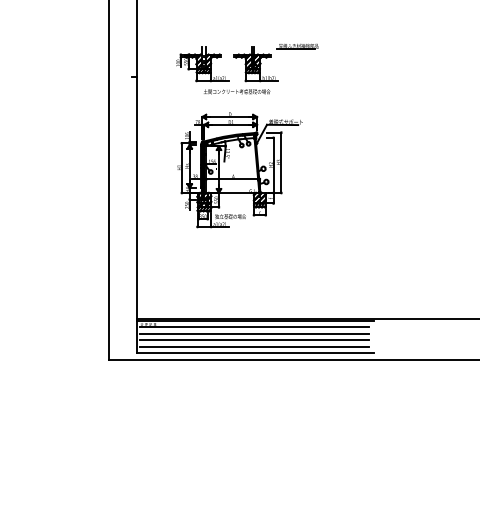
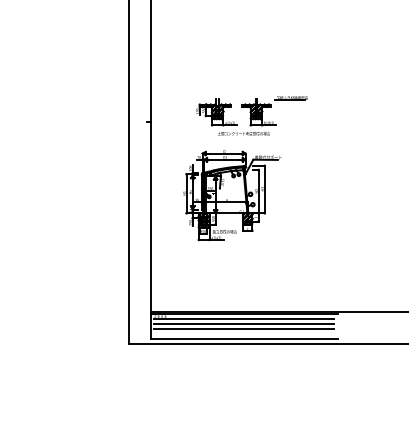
part: (246, 68) -> (251, 115), moved
line: (254, 346) -> (243, 333), removed

